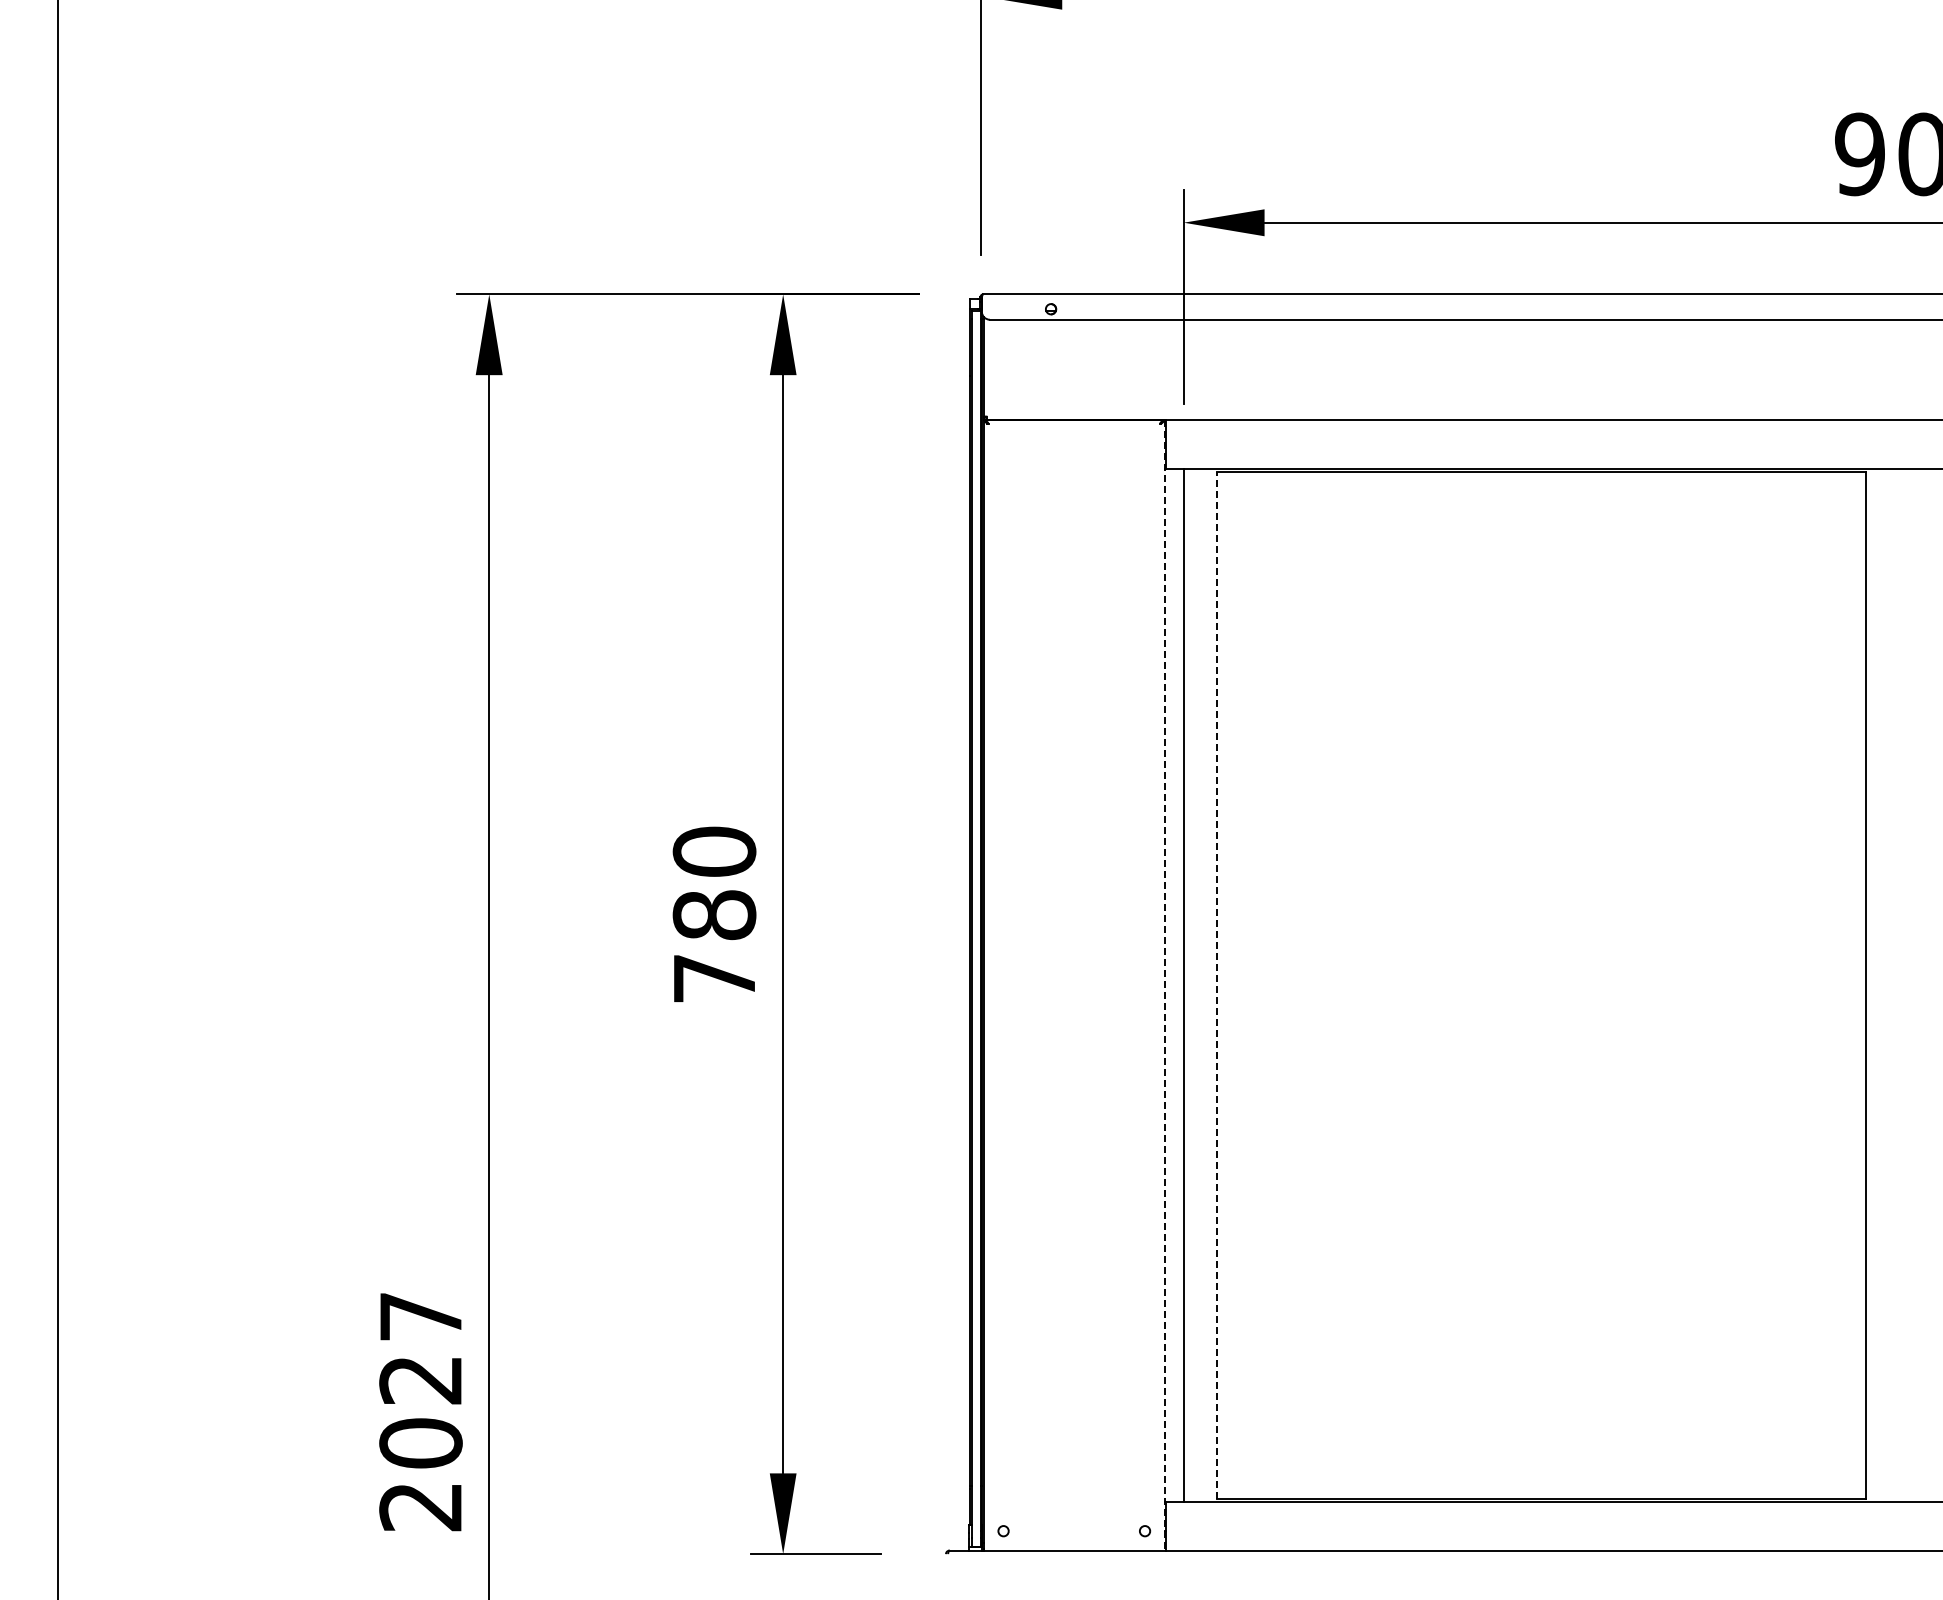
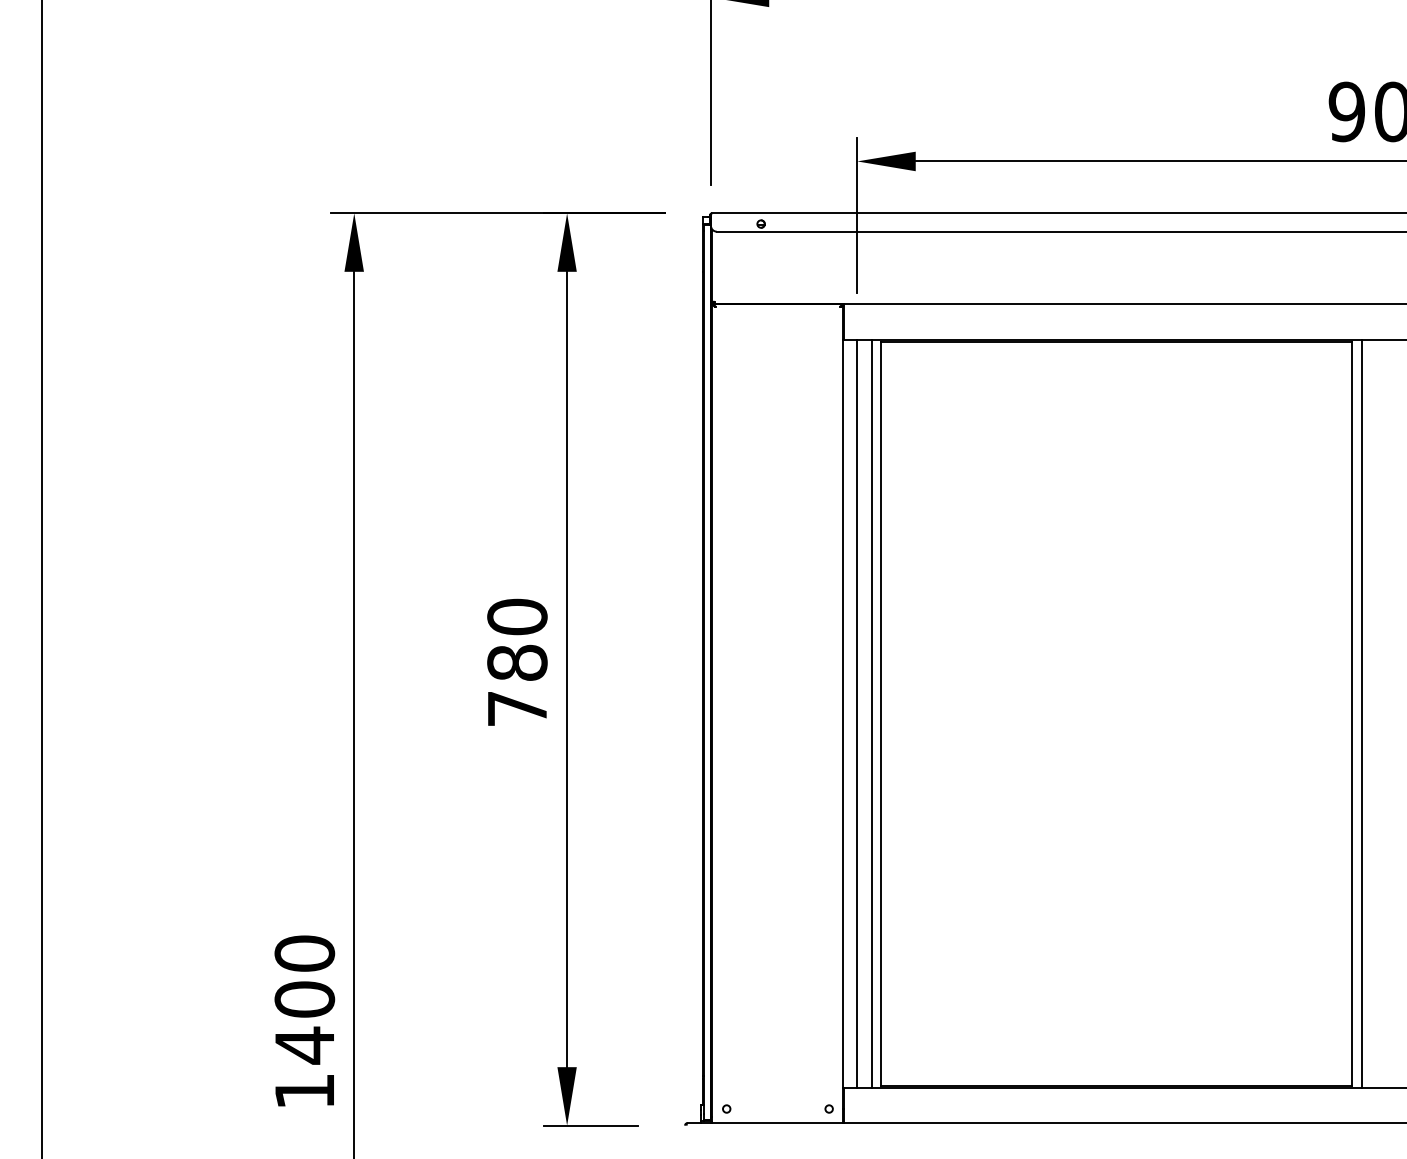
line: (1164, 985) -> (843, 713), dashed -> solid
line: (1203, 985) -> (871, 713), added
line: (1217, 985) -> (881, 713), dashed -> solid
line: (1880, 985) -> (1361, 713), added
text: (420, 1411) -> (304, 1022), 2027 -> 1400

